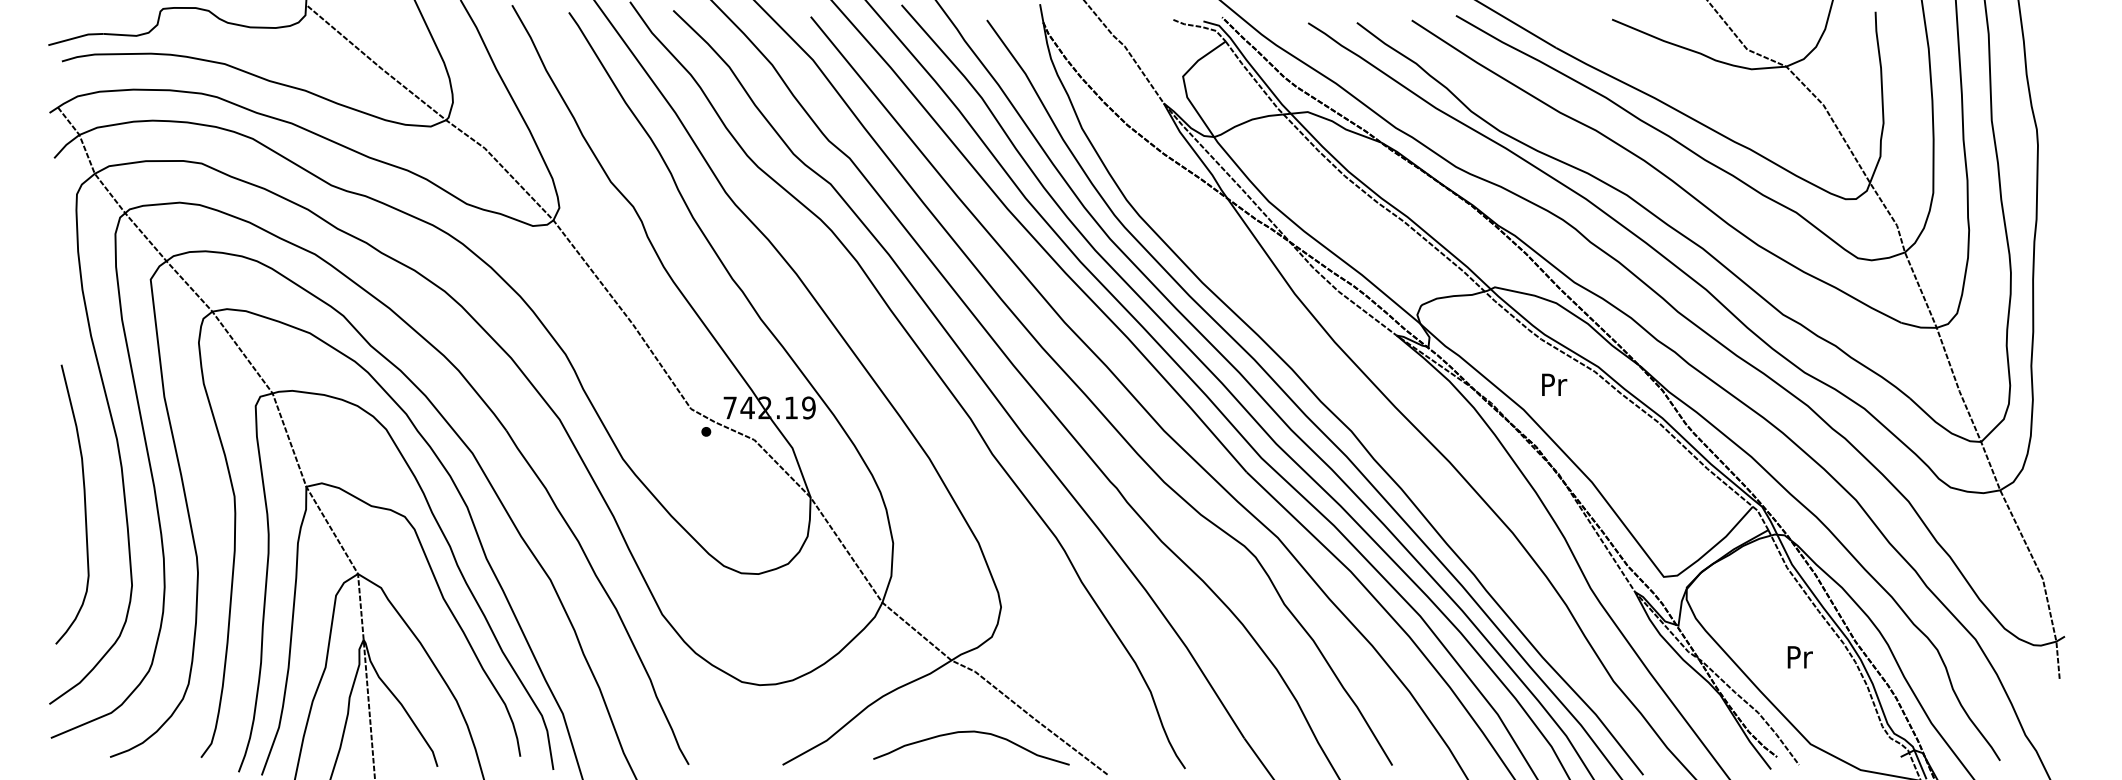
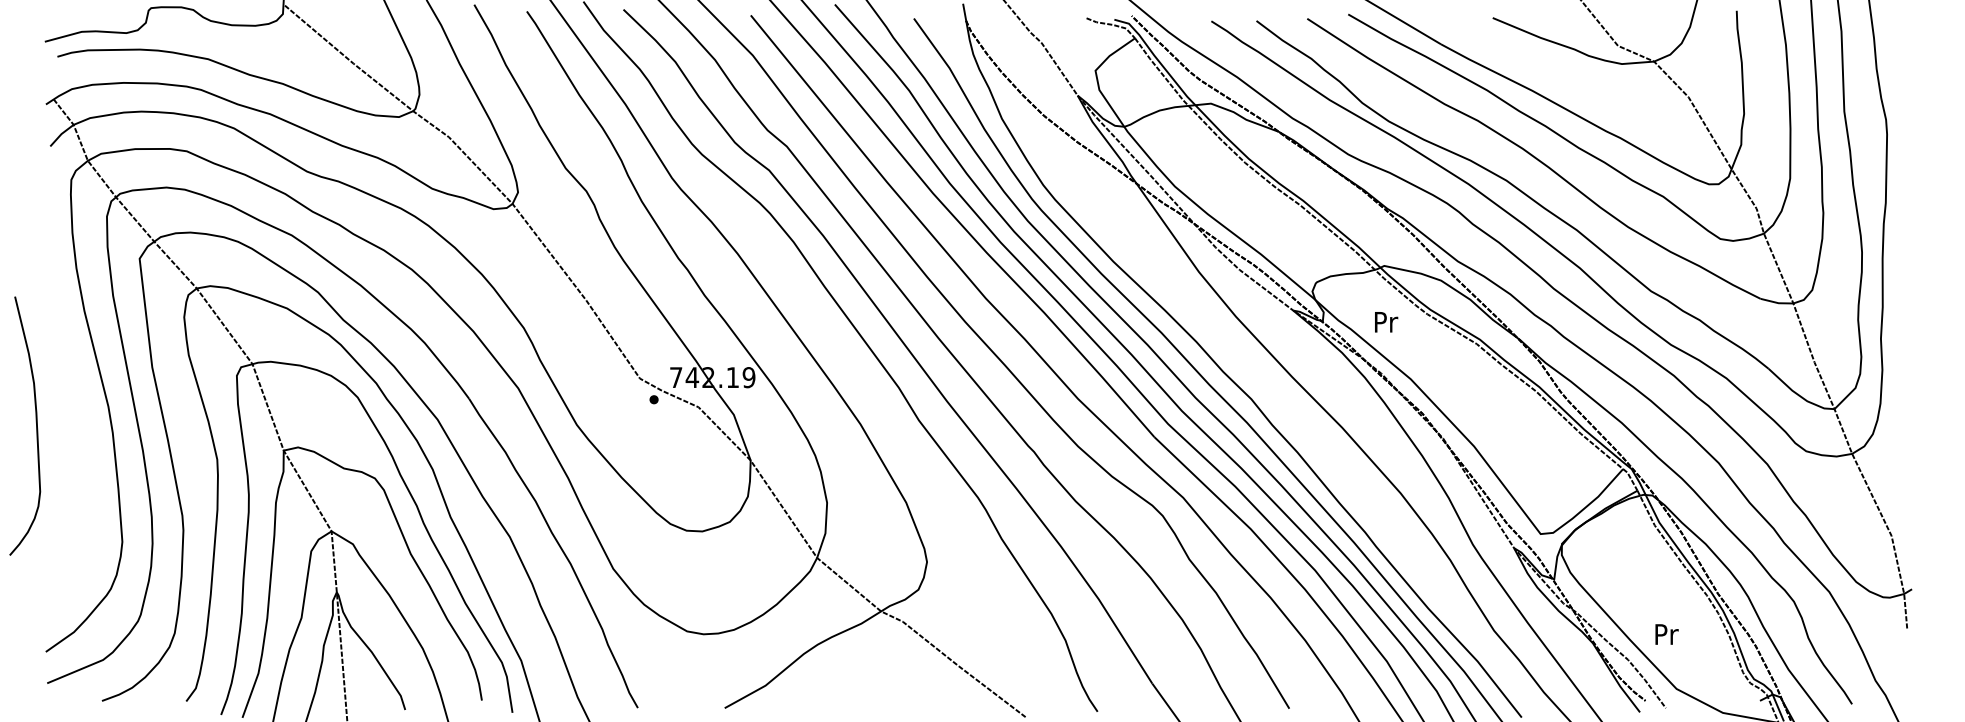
text: (1554, 385) -> (1386, 322), moved
curve: (83, 499) -> (35, 421), moved
text: (1799, 657) -> (1666, 634), moved
curve: (971, 732) -> (899, 678), removed

